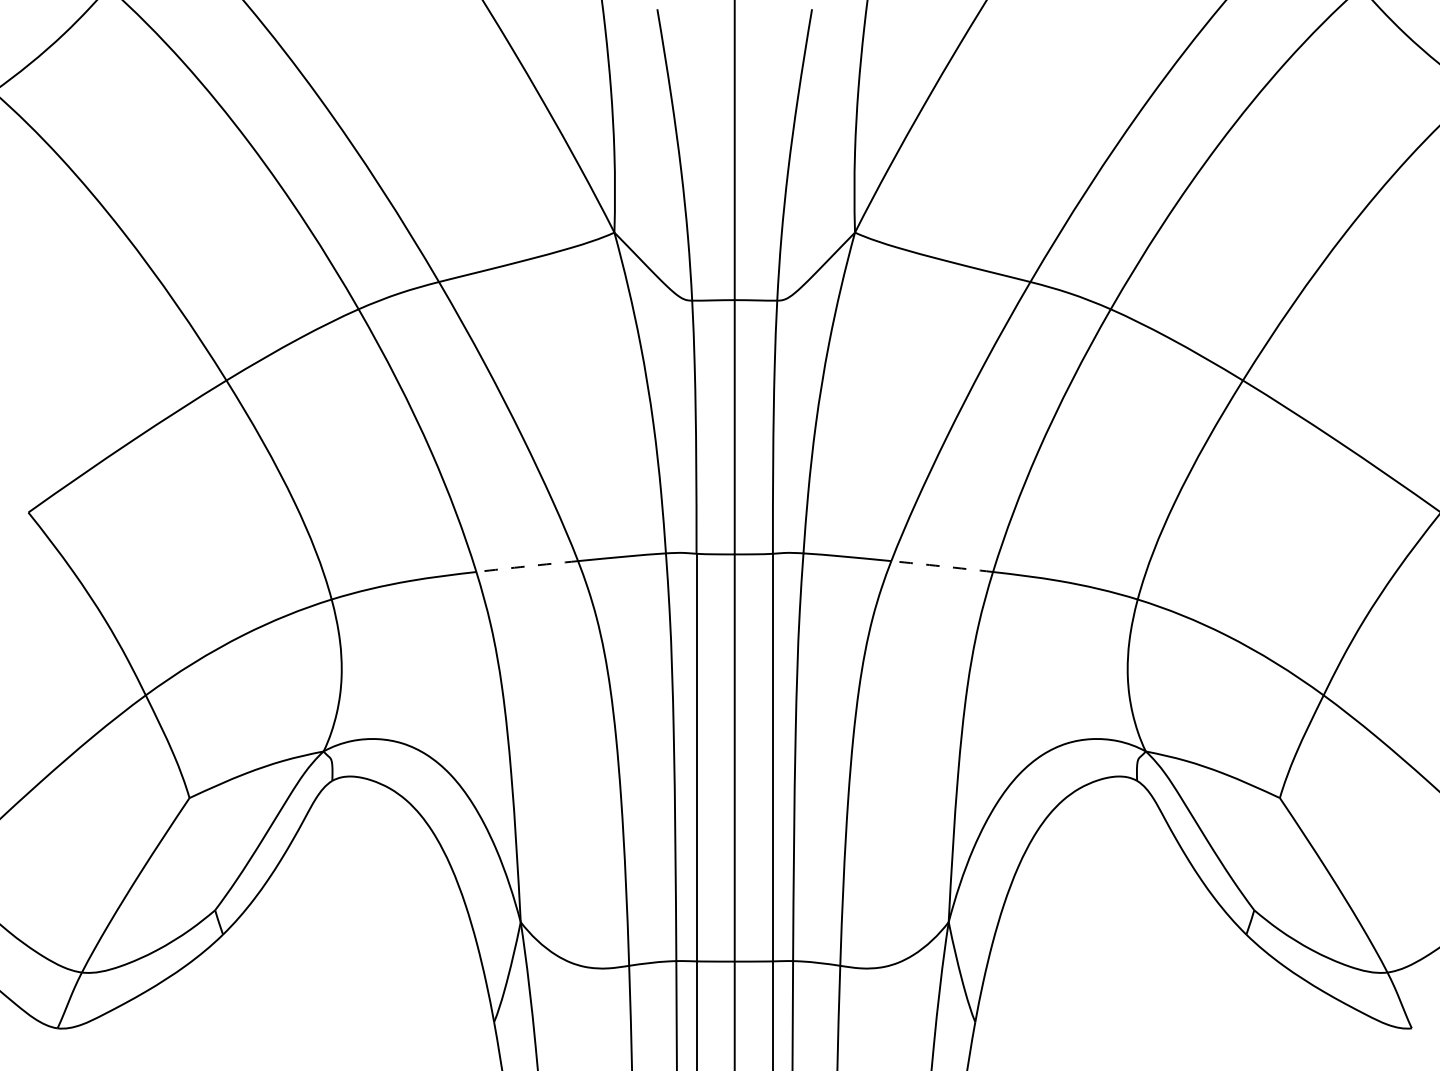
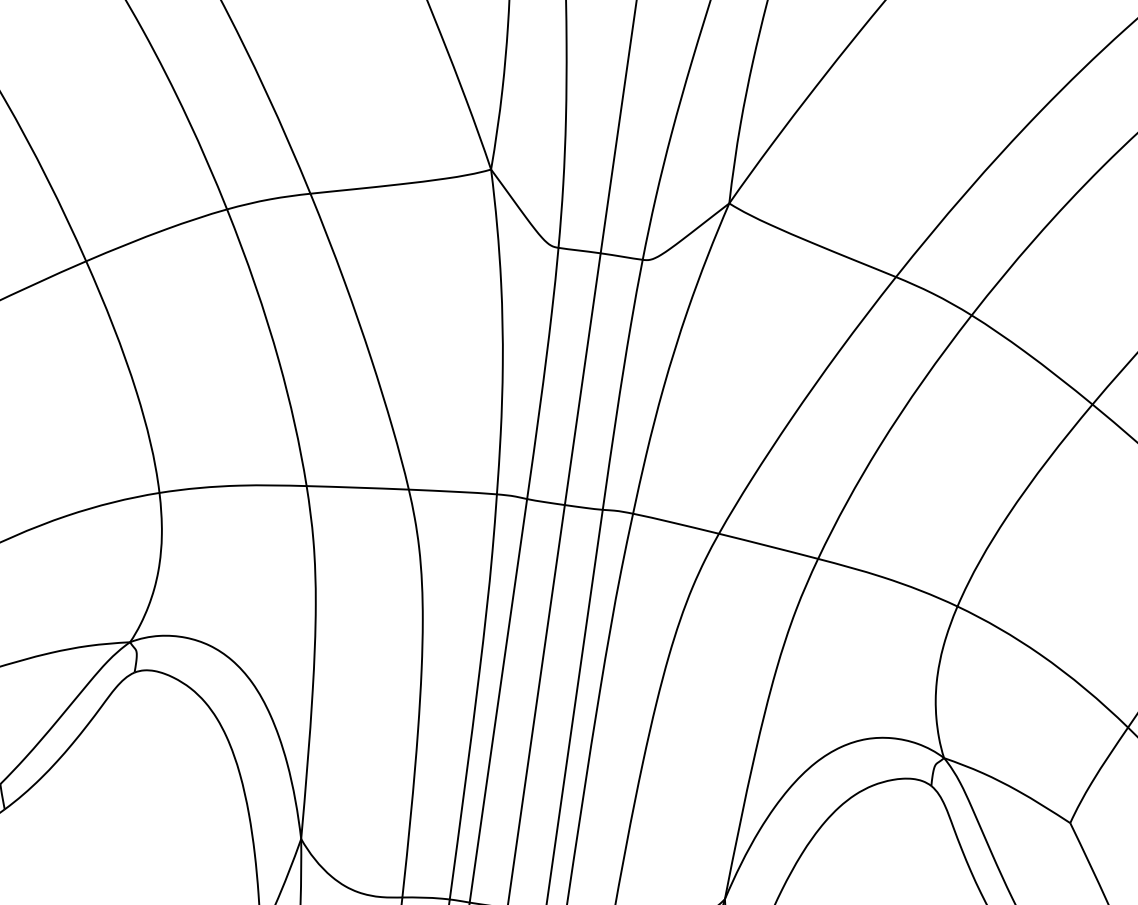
arc: (527, 566) -> (358, 487), dashed -> solid
arc: (942, 566) -> (768, 546), dashed -> solid

